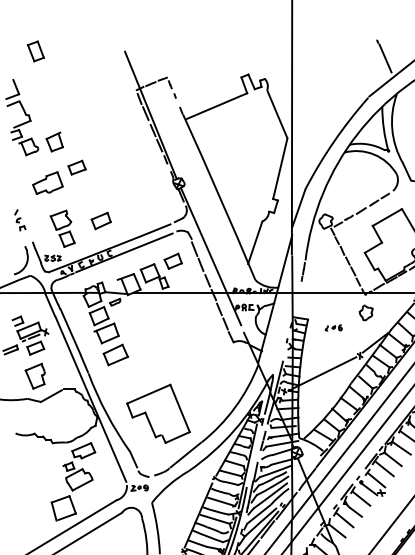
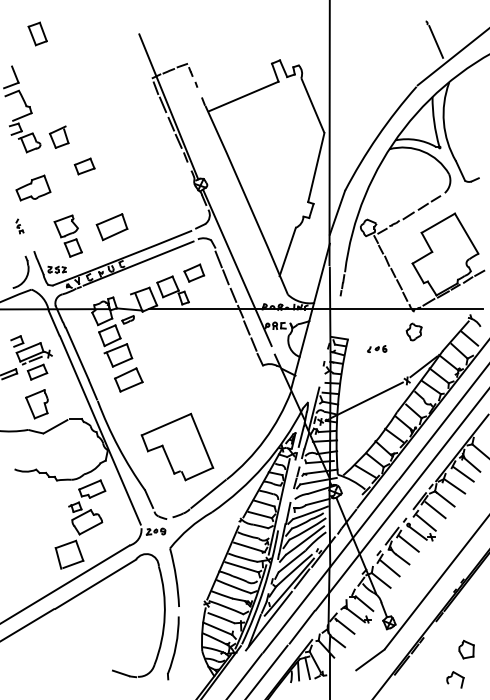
part: (47, 182) -> (33, 187), moved
part: (19, 220) -> (19, 226), size x0.6
part: (101, 221) -> (112, 227), size x1.4

